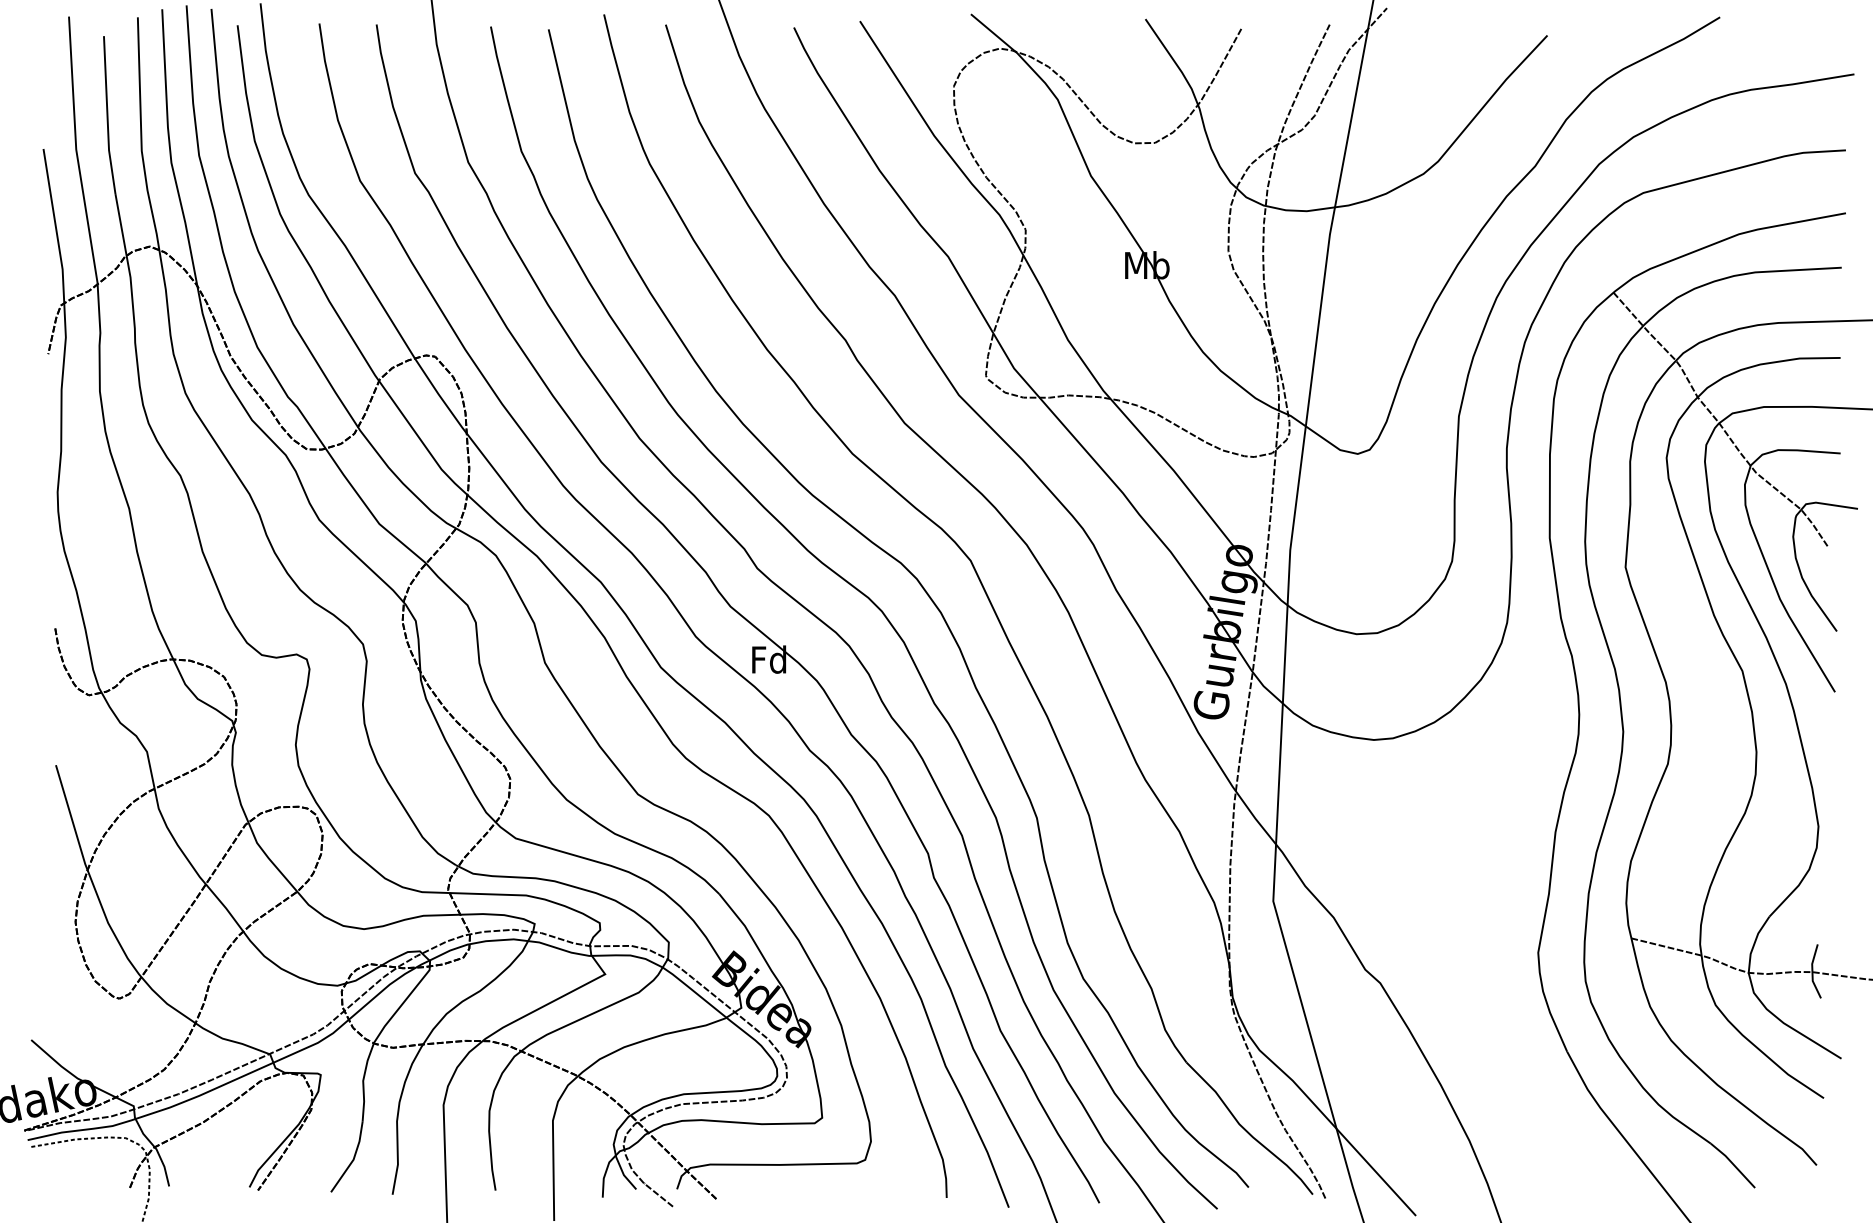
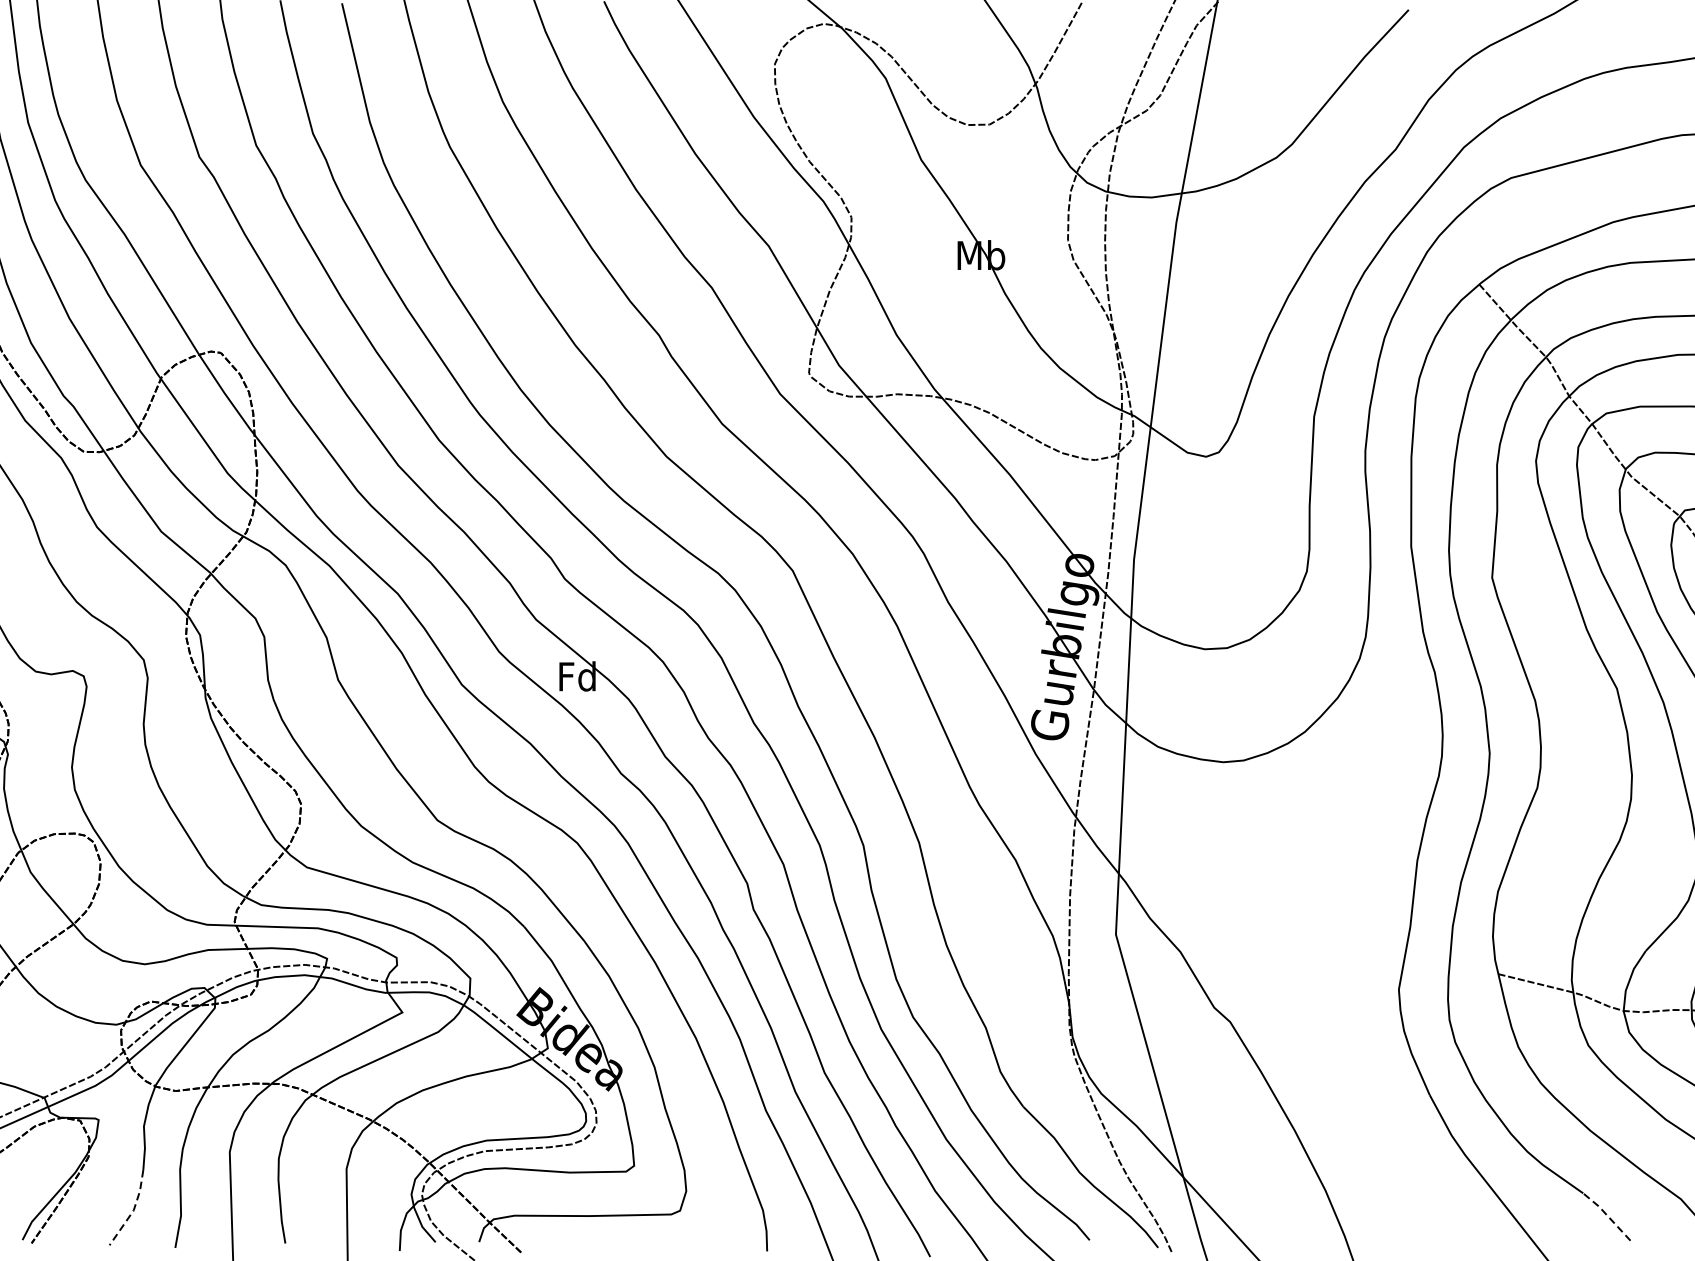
line: (353, 1159) -> (133, 1210), solid -> dashed
line: (1732, 1163) -> (1606, 1214), solid -> dashed

